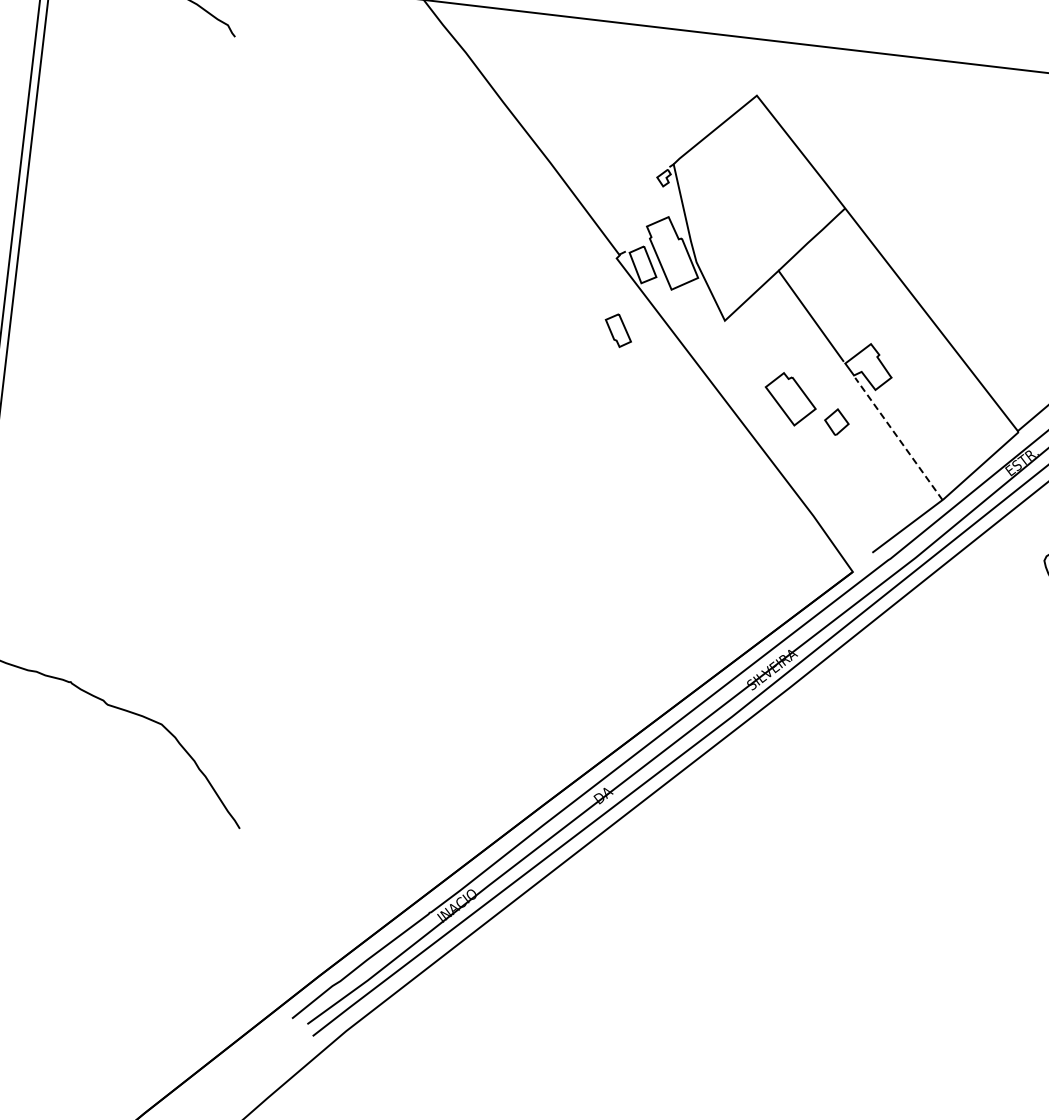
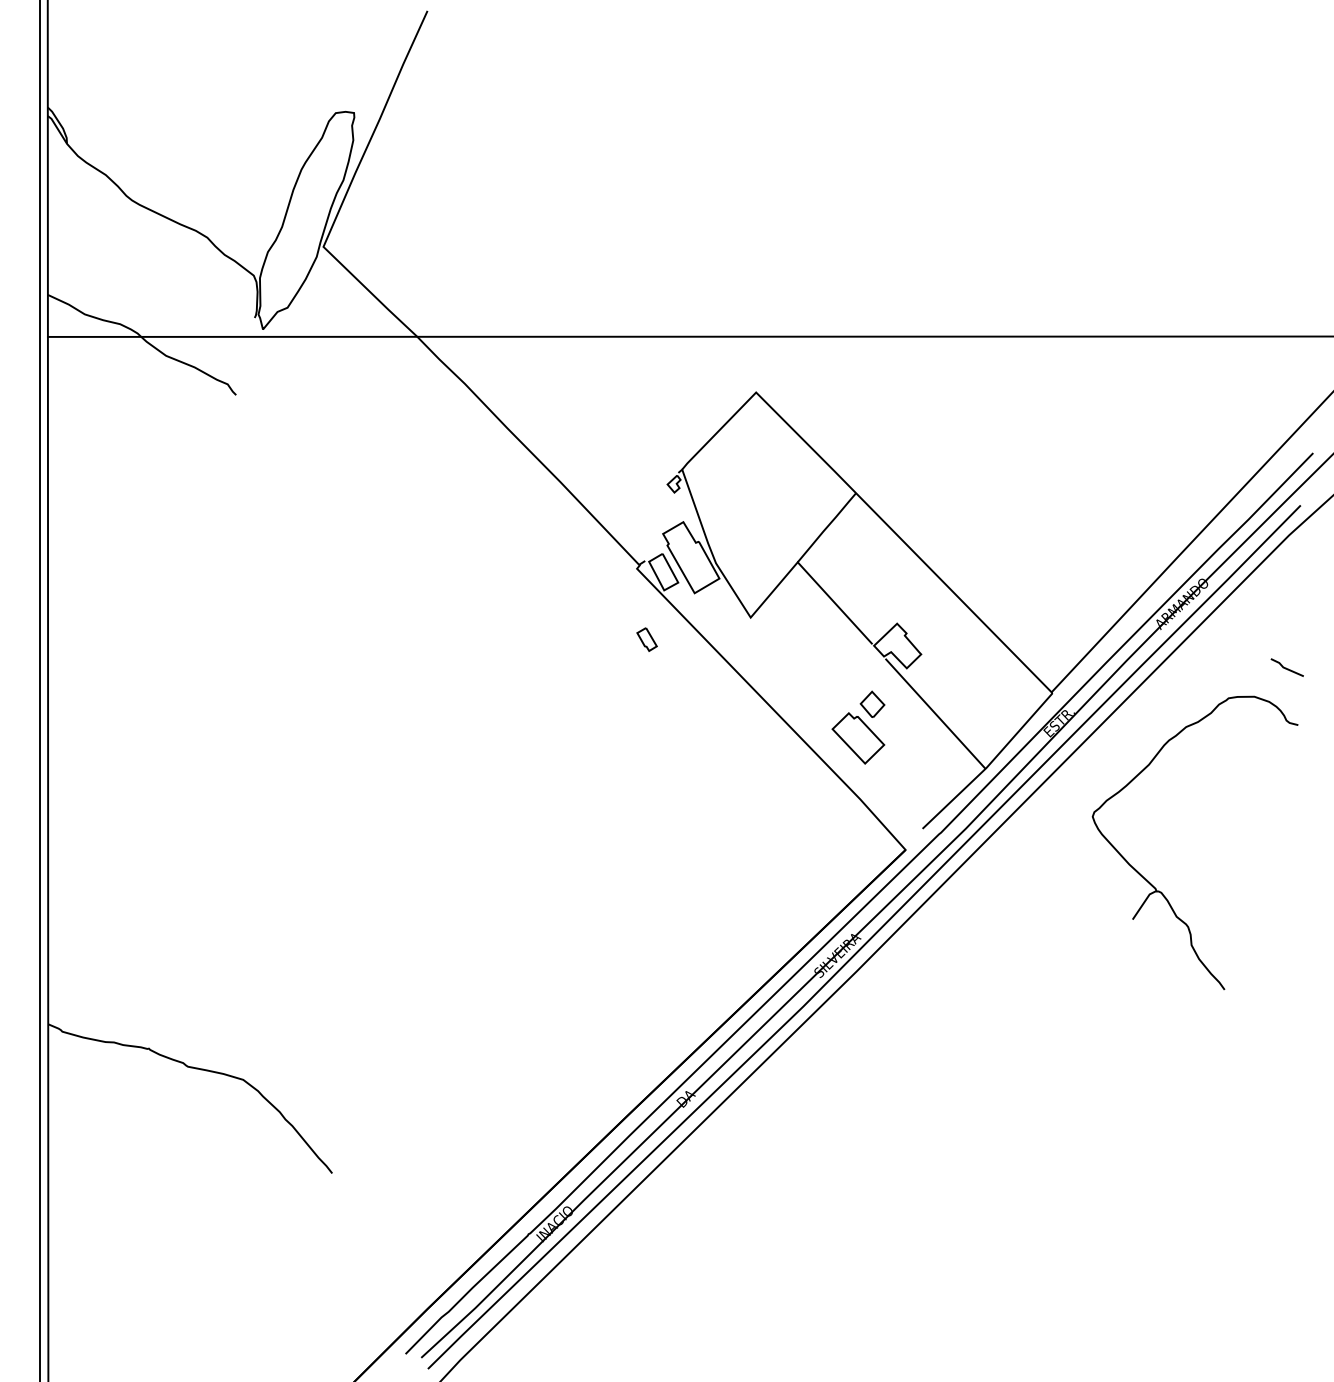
part: (617, 330) -> (646, 639), size x0.71
part: (790, 399) -> (858, 738), moved
line: (898, 438) -> (935, 713), dashed -> solid

